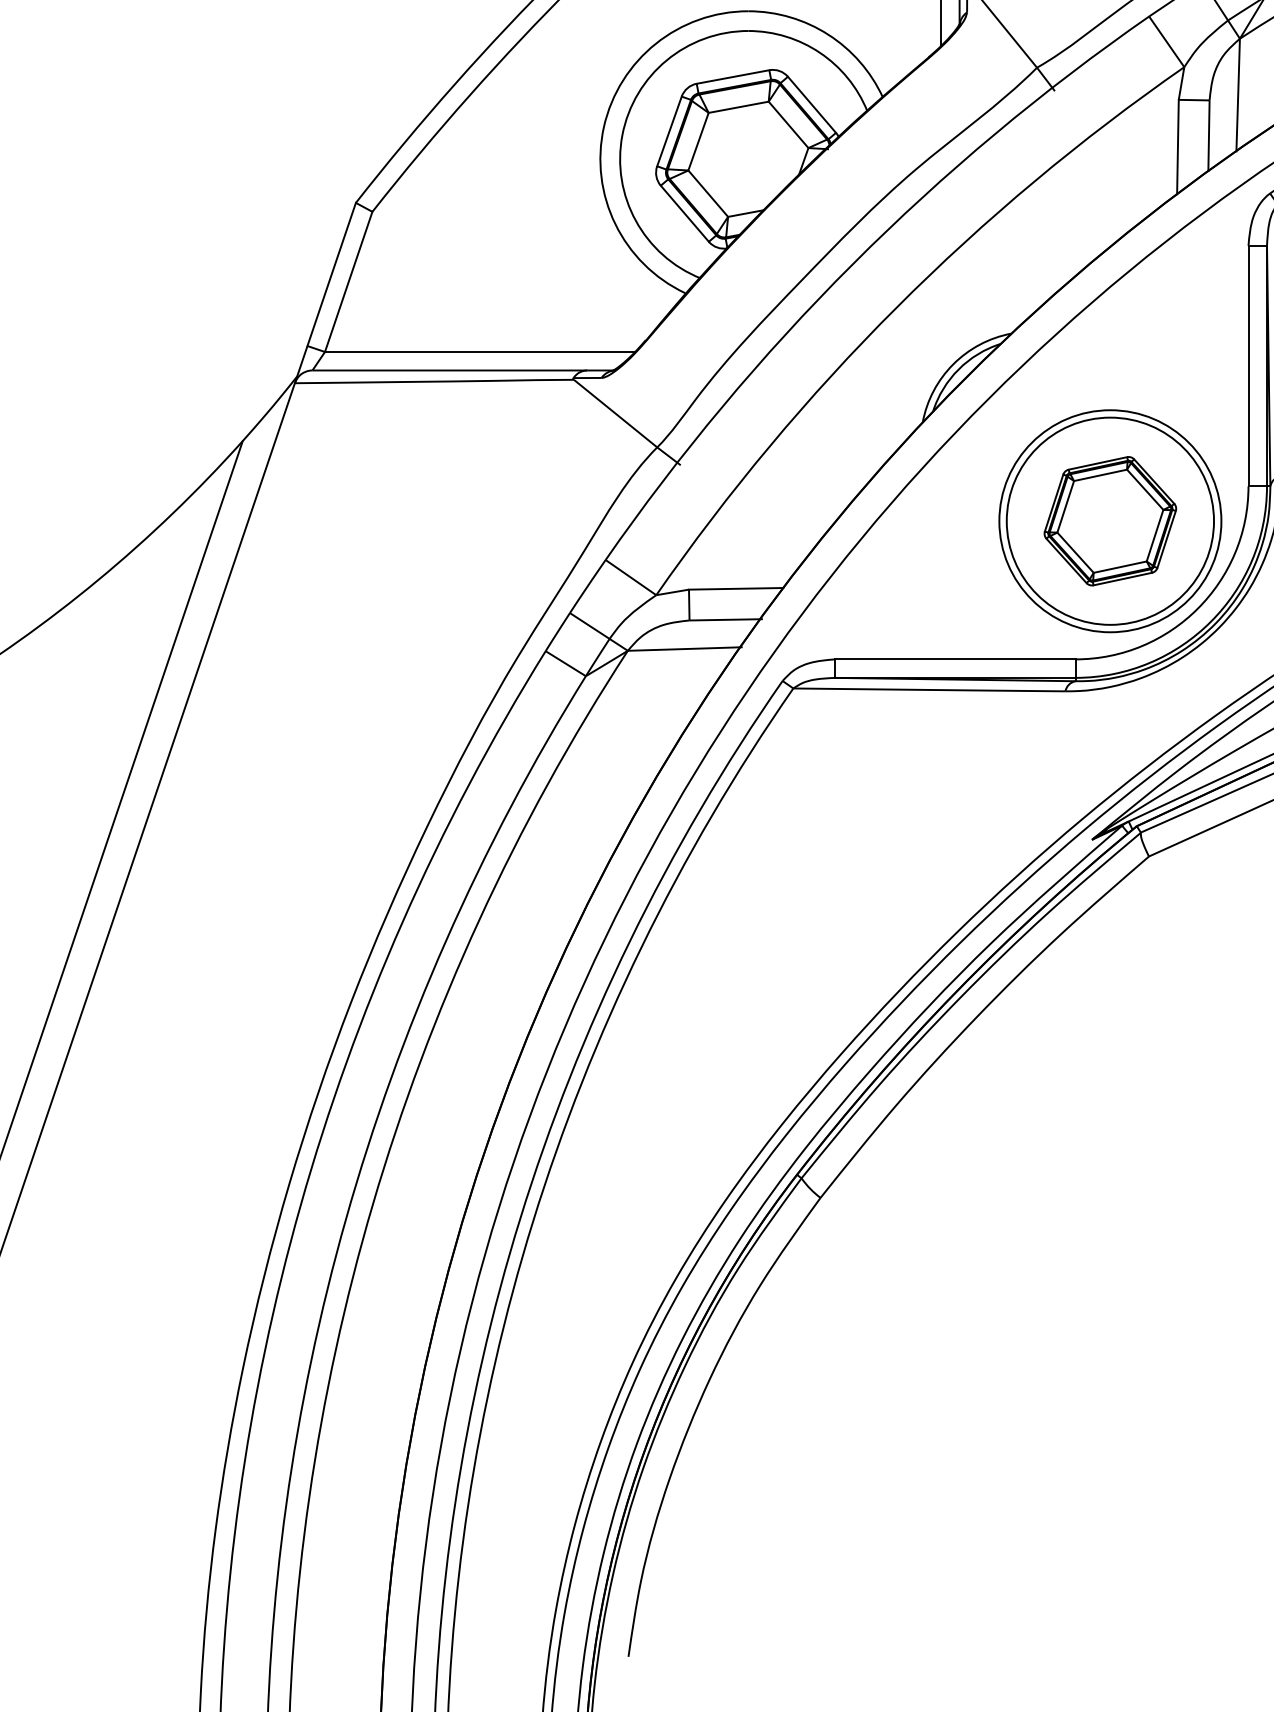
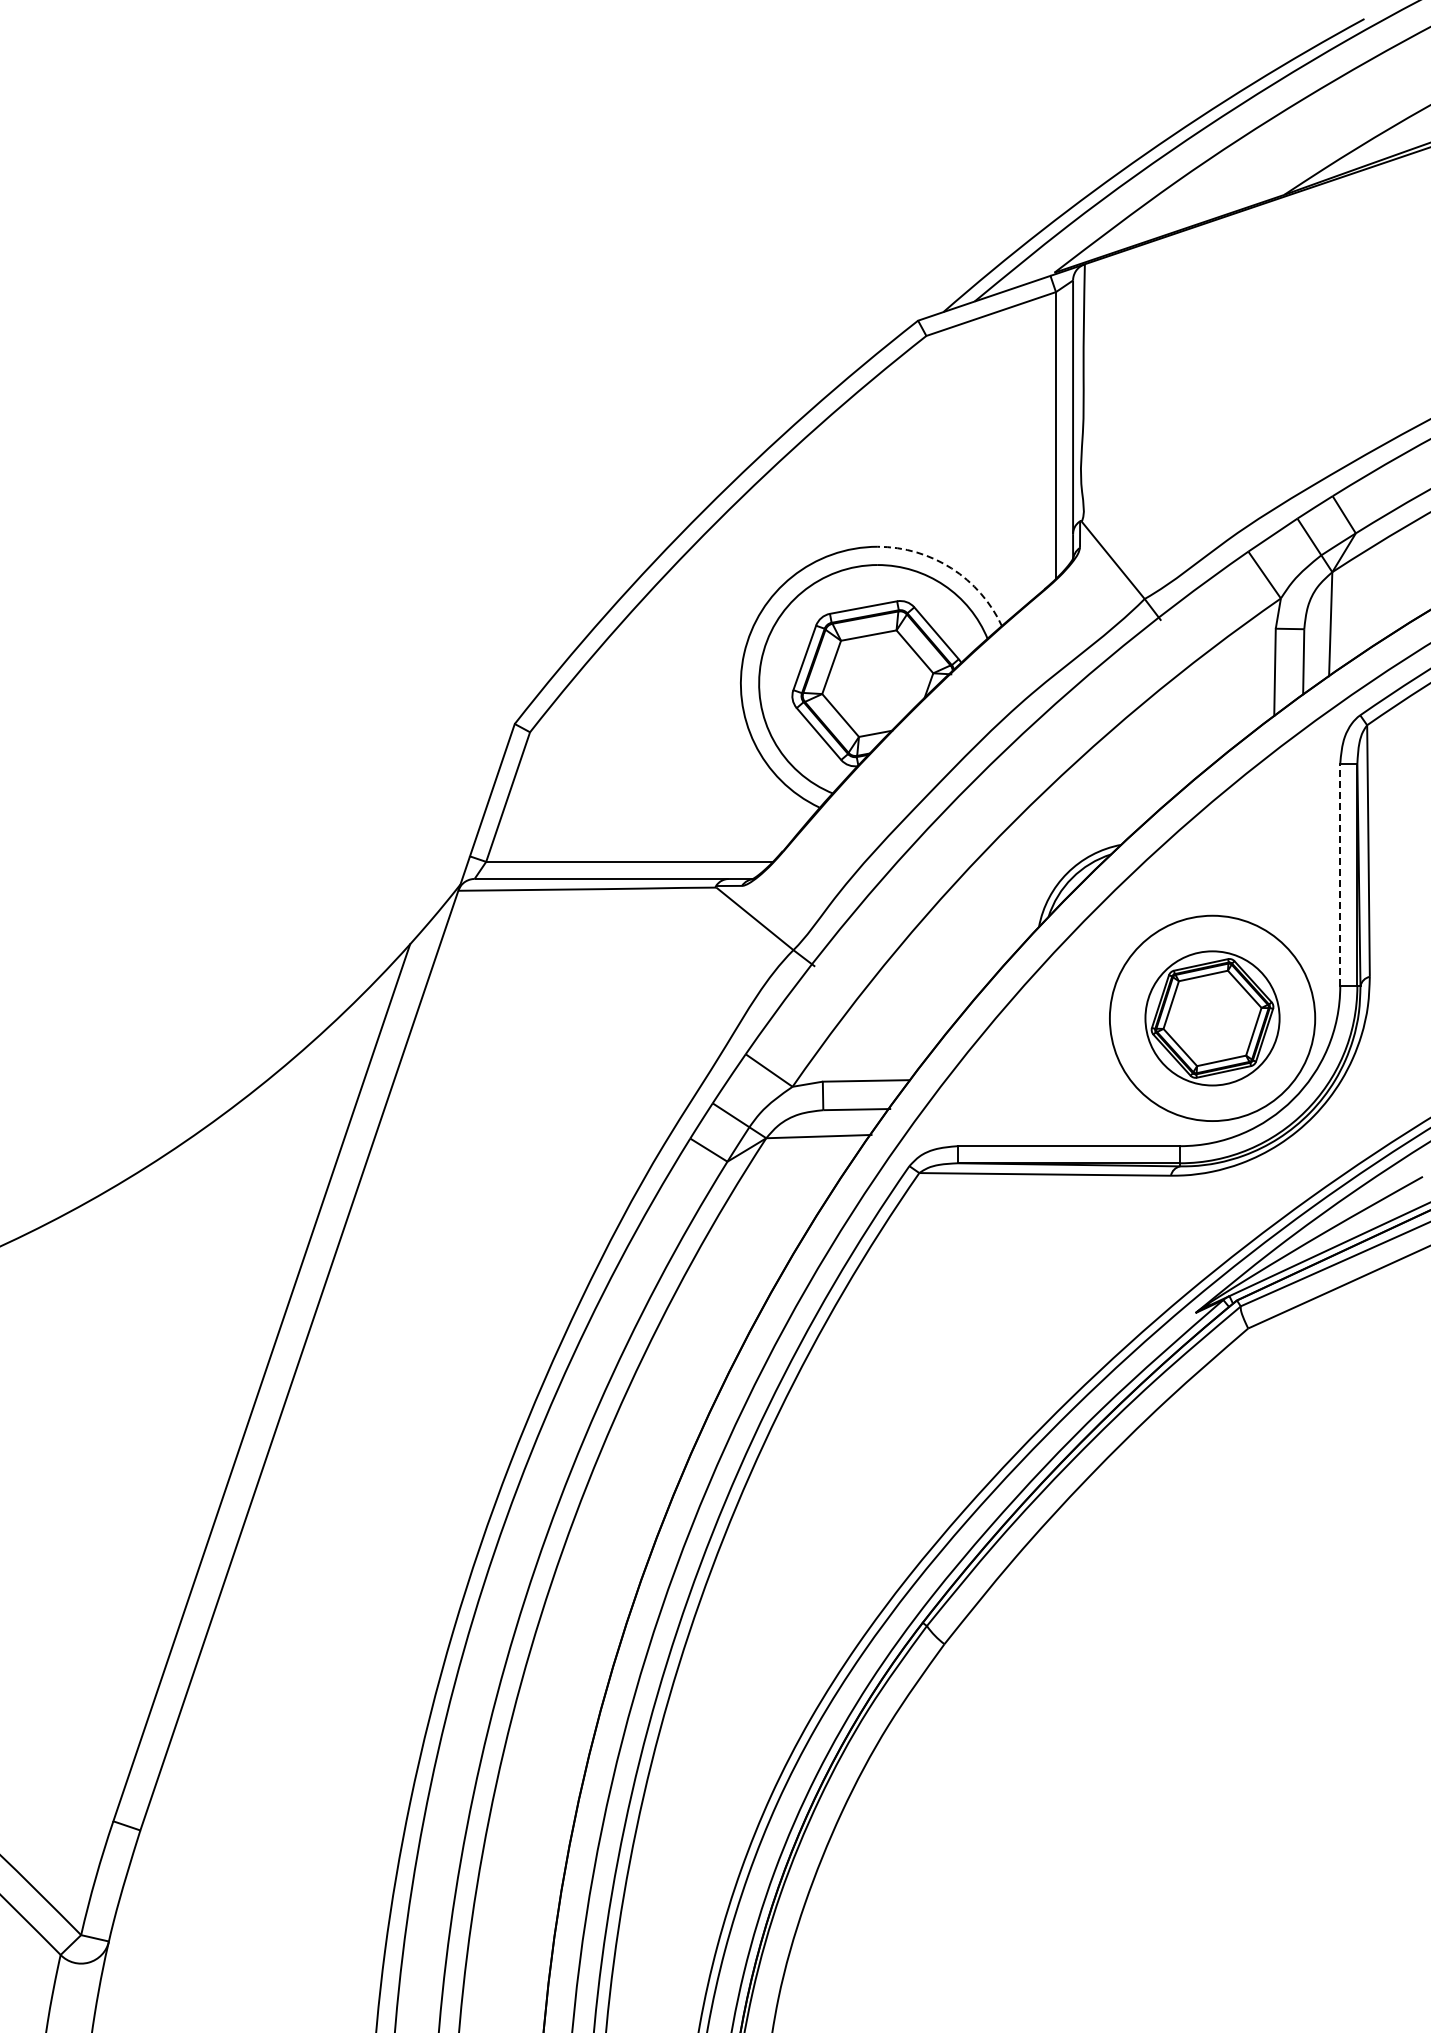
arc: (828, 34) -> (951, 568), solid -> dashed
line: (1248, 365) -> (1340, 874), solid -> dashed
circle: (1110, 521) -> (1212, 1018), size x0.7

